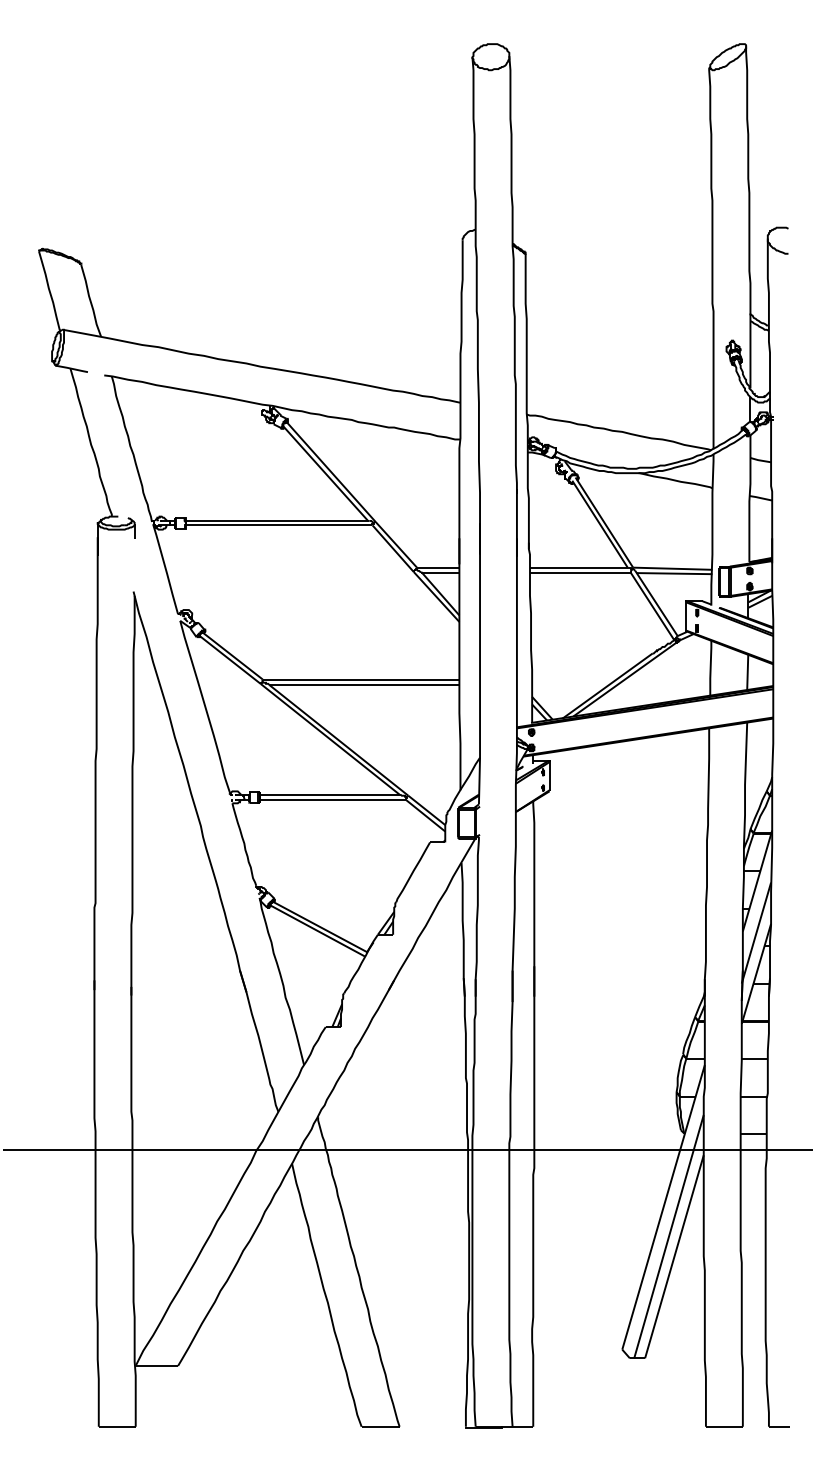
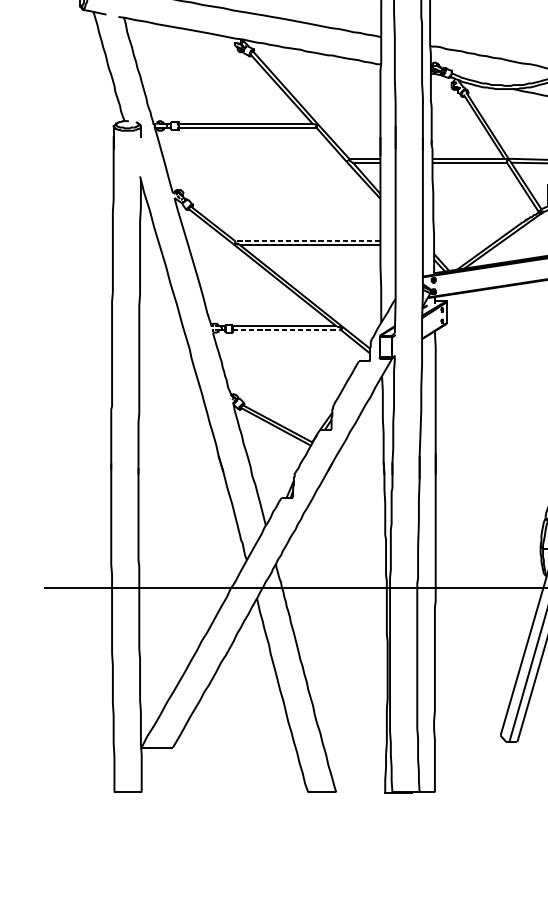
line: (360, 679) -> (307, 241), solid -> dashed
line: (333, 800) -> (287, 330), solid -> dashed

